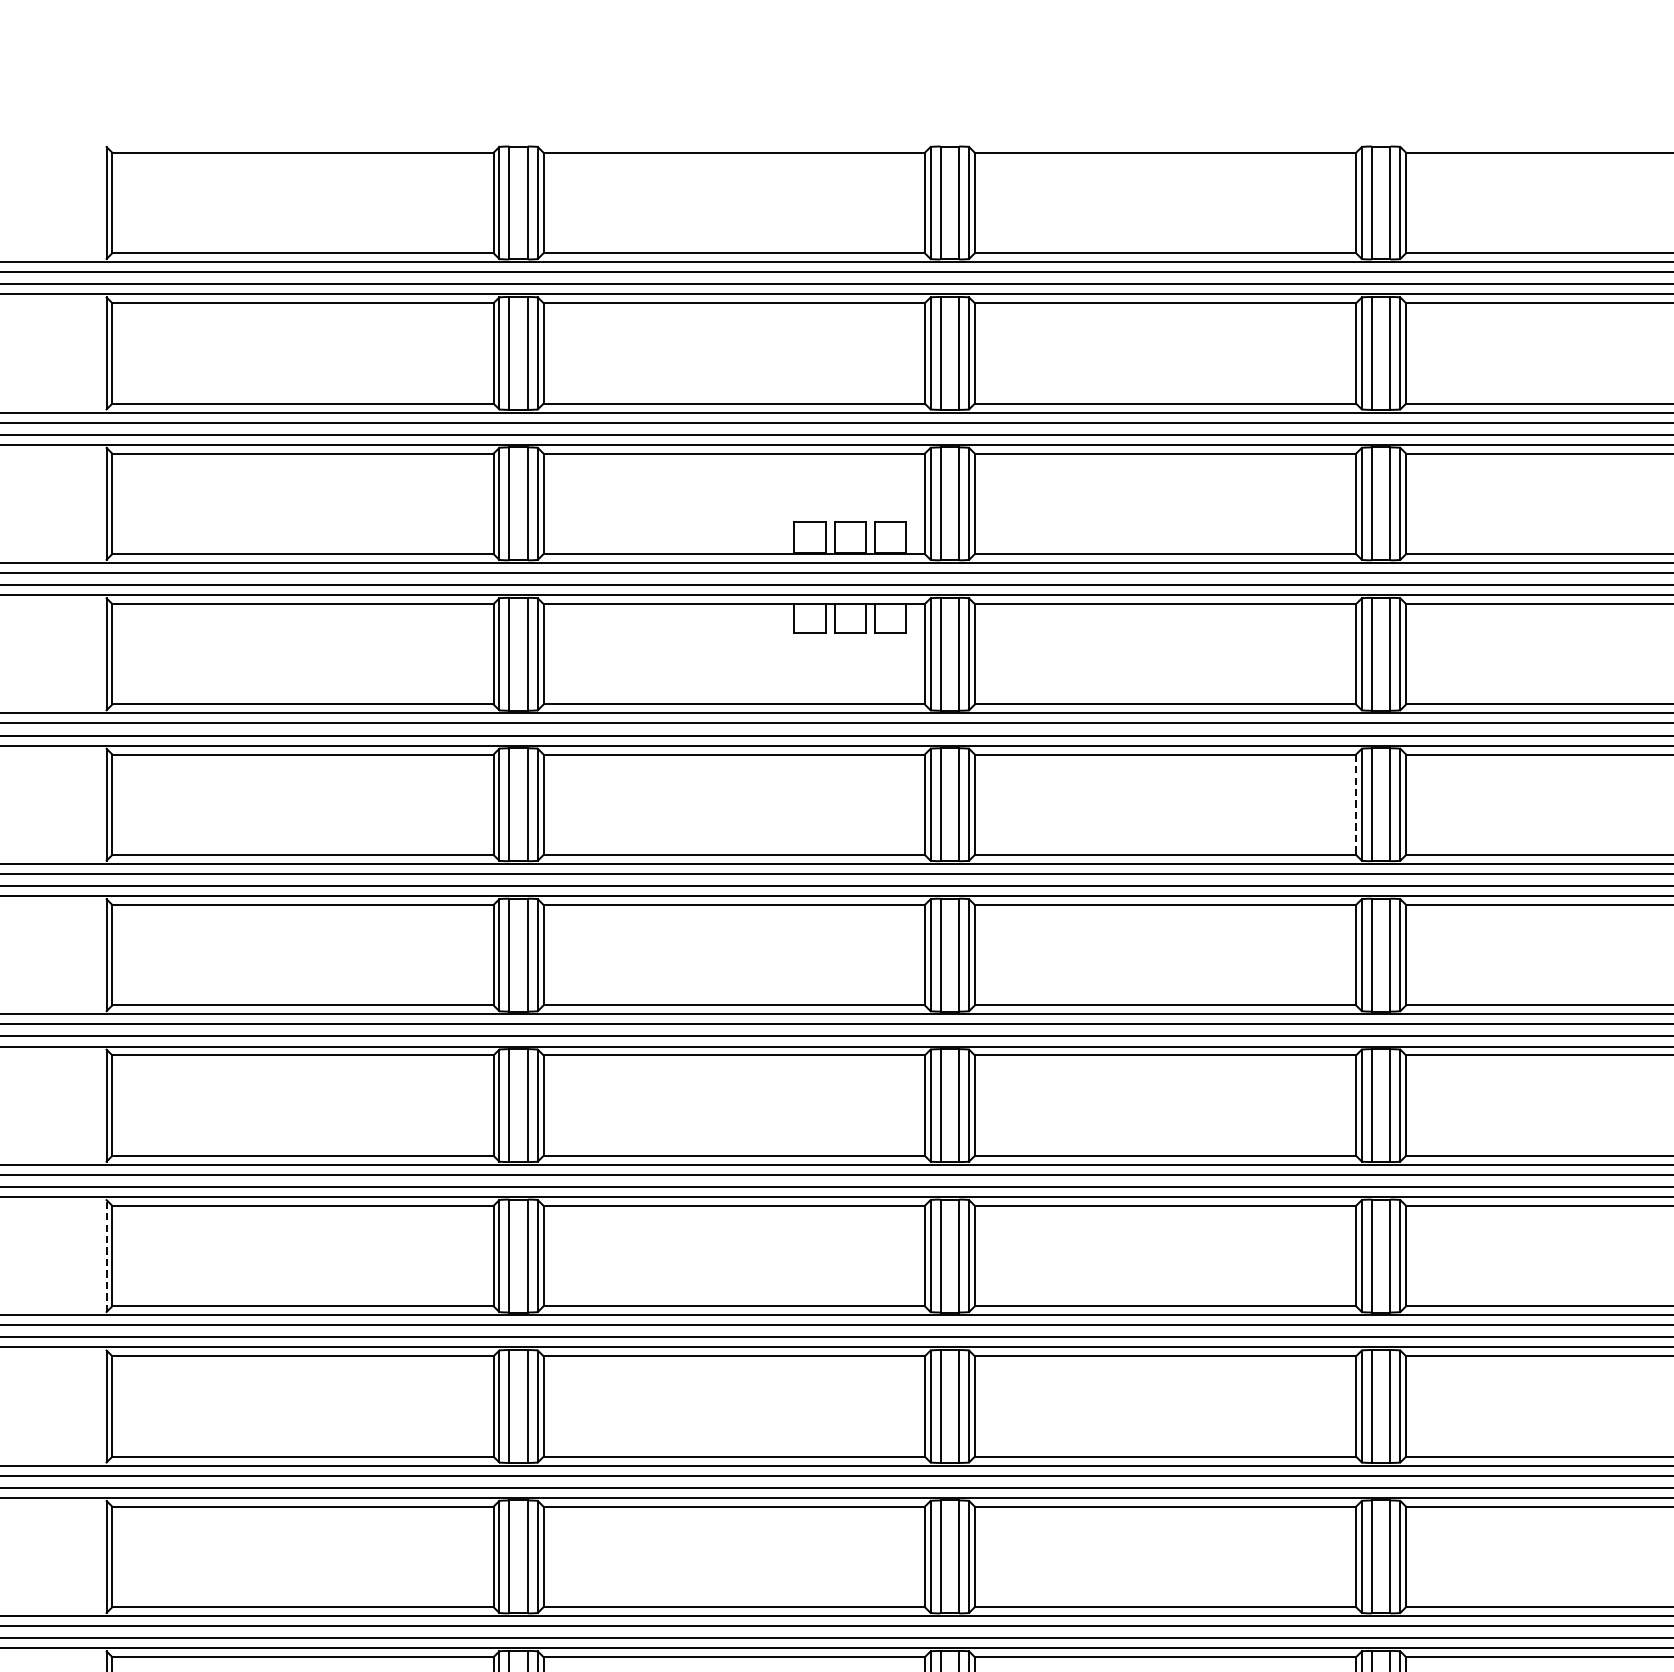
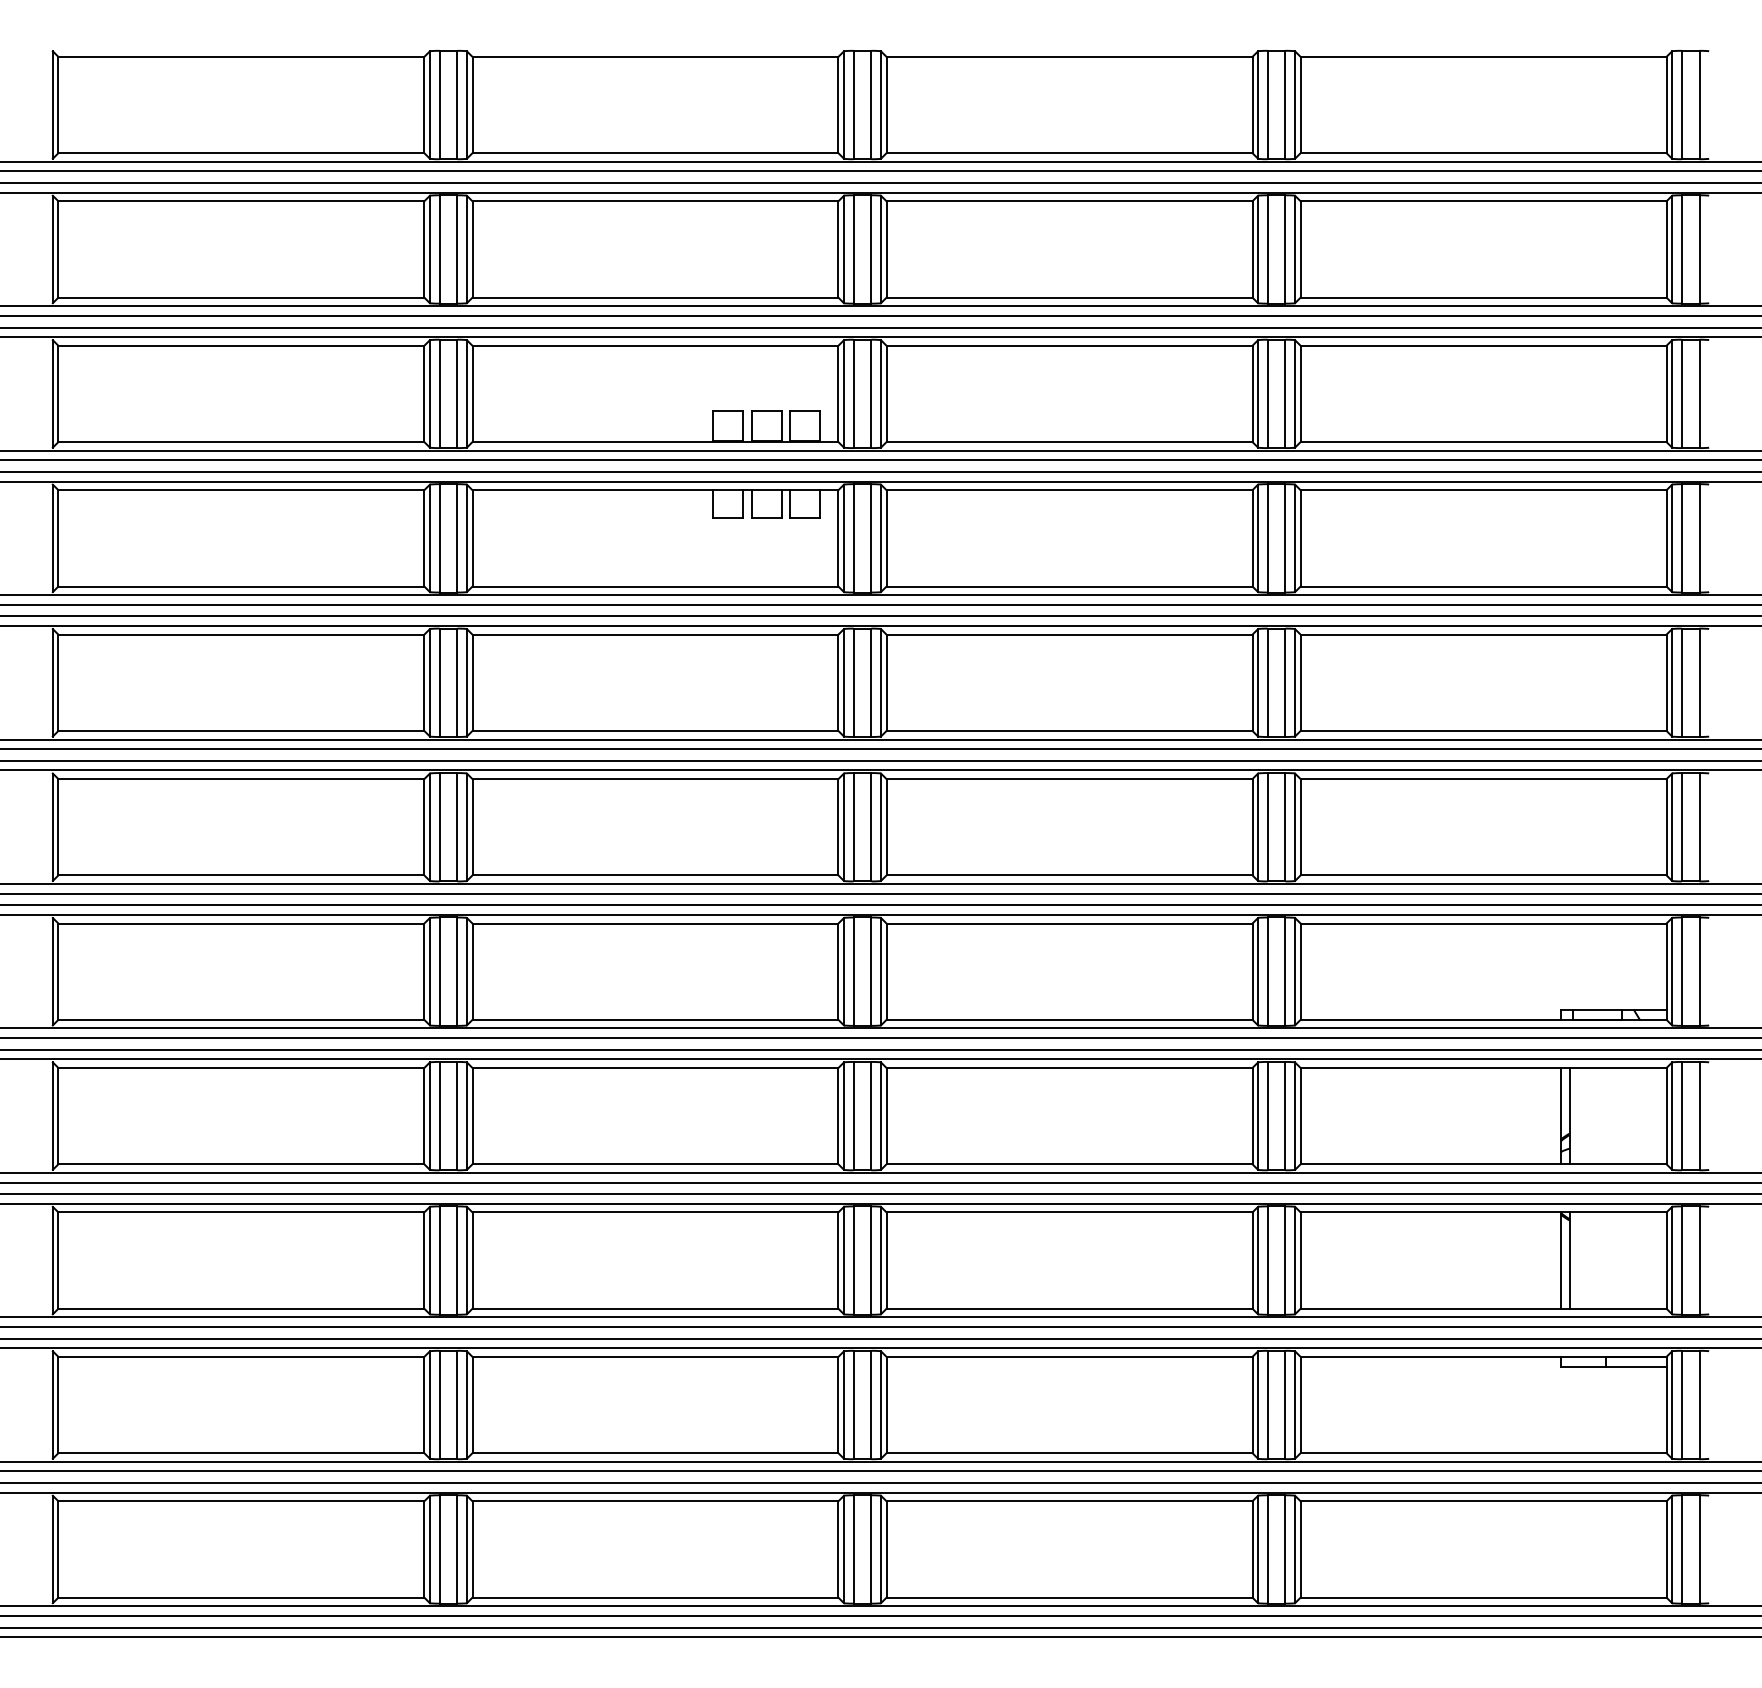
line: (1356, 805) -> (1252, 683), dashed -> solid
line: (106, 1256) -> (52, 1116), dashed -> solid

